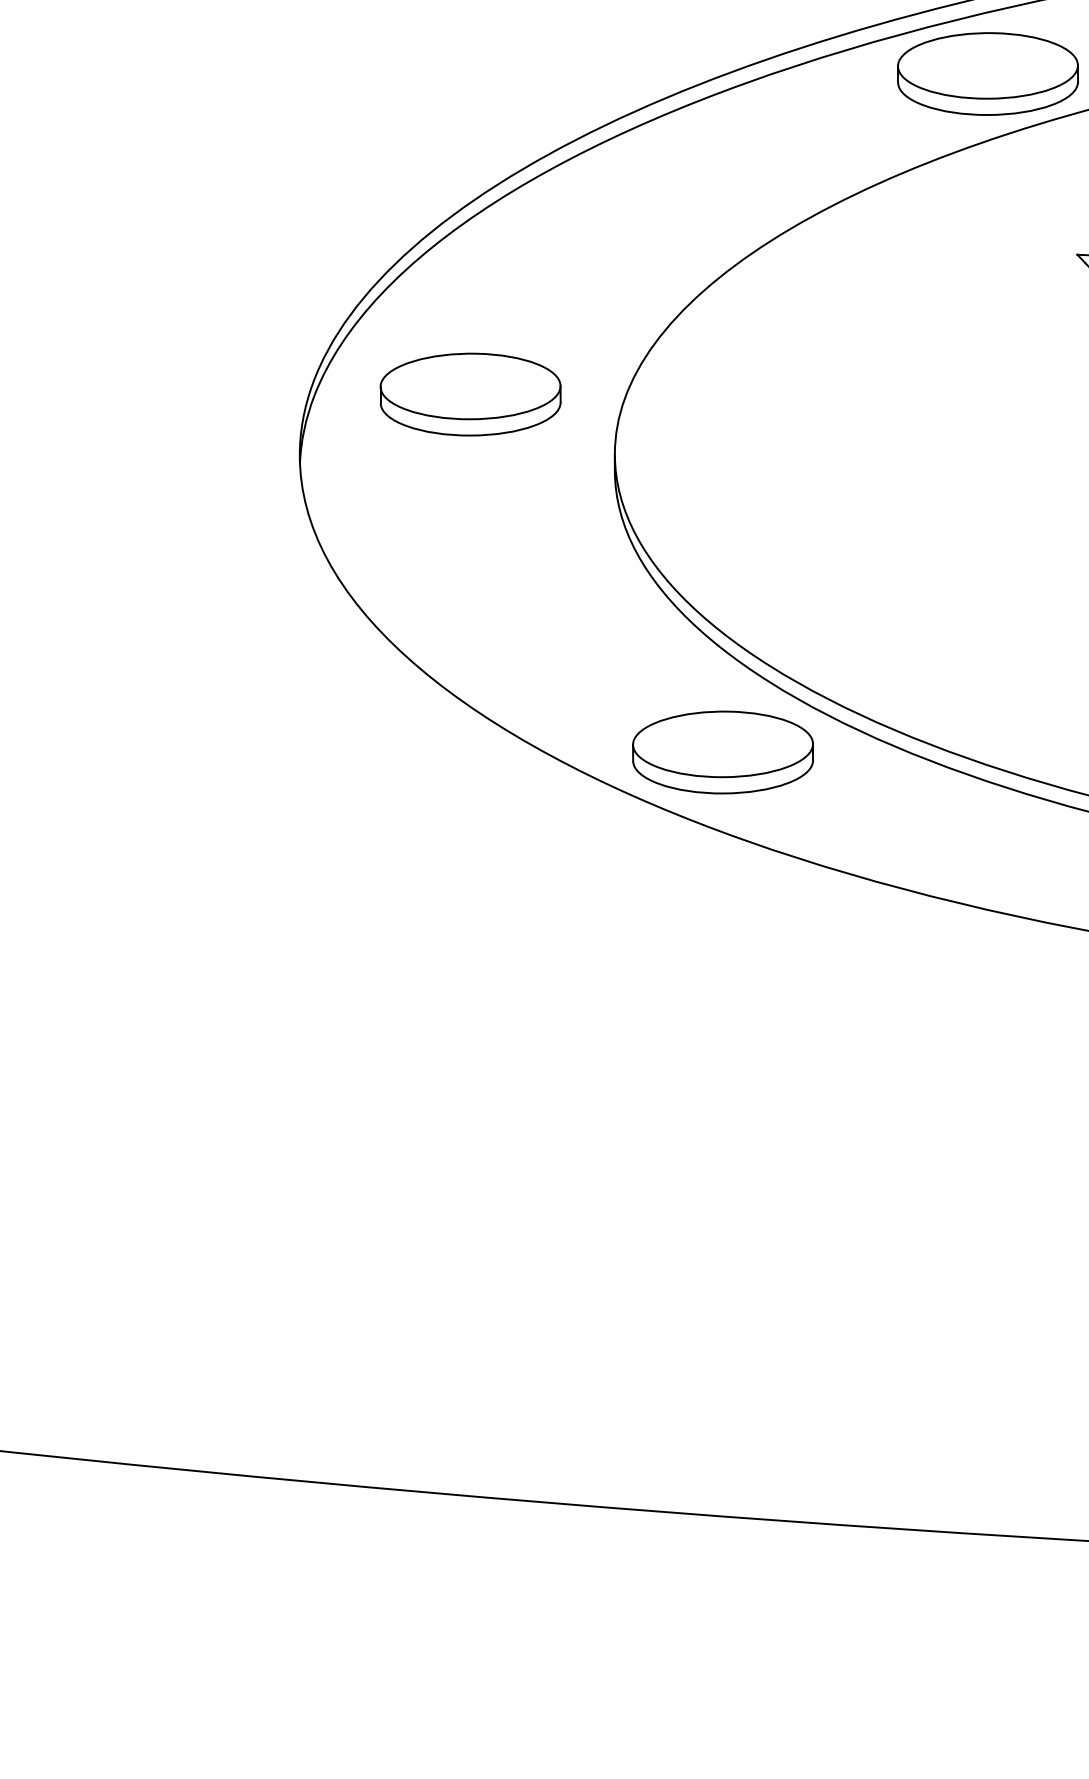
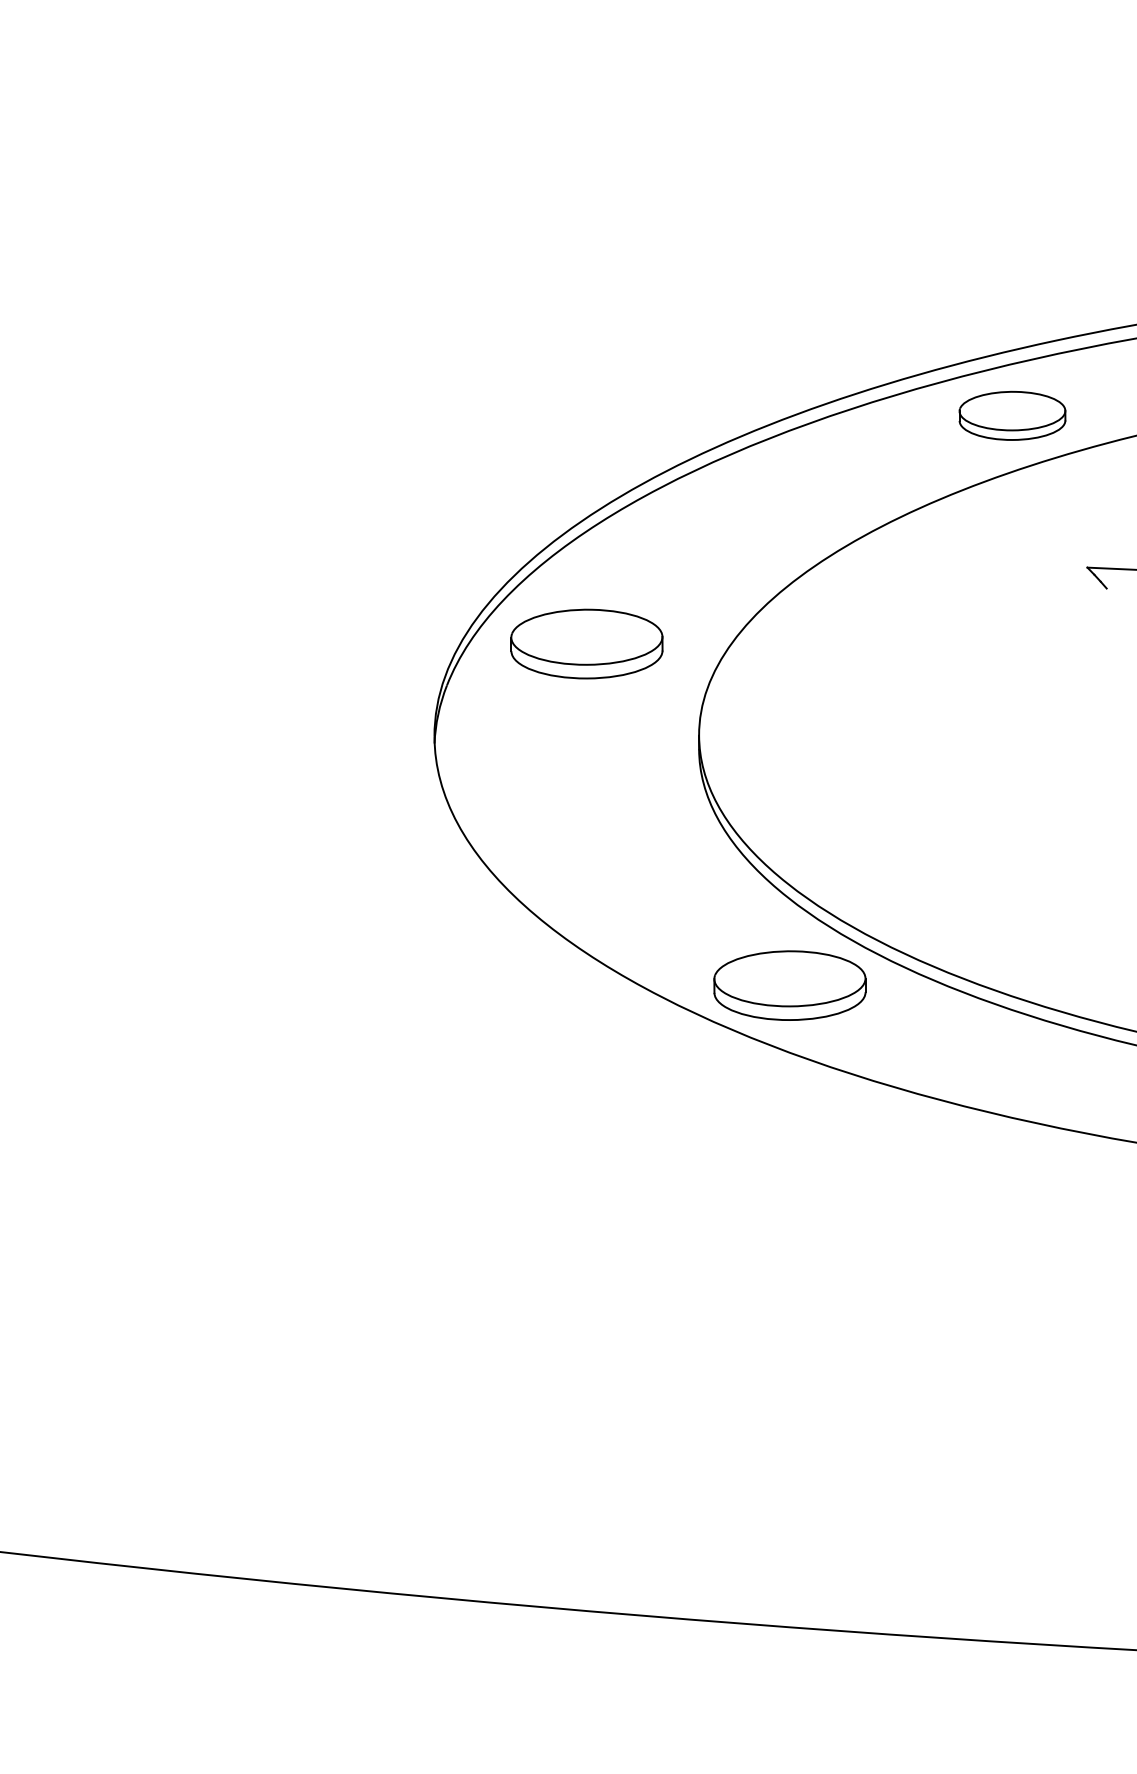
part: (988, 73) -> (1012, 415), size x0.7
part: (470, 393) -> (586, 643), moved

